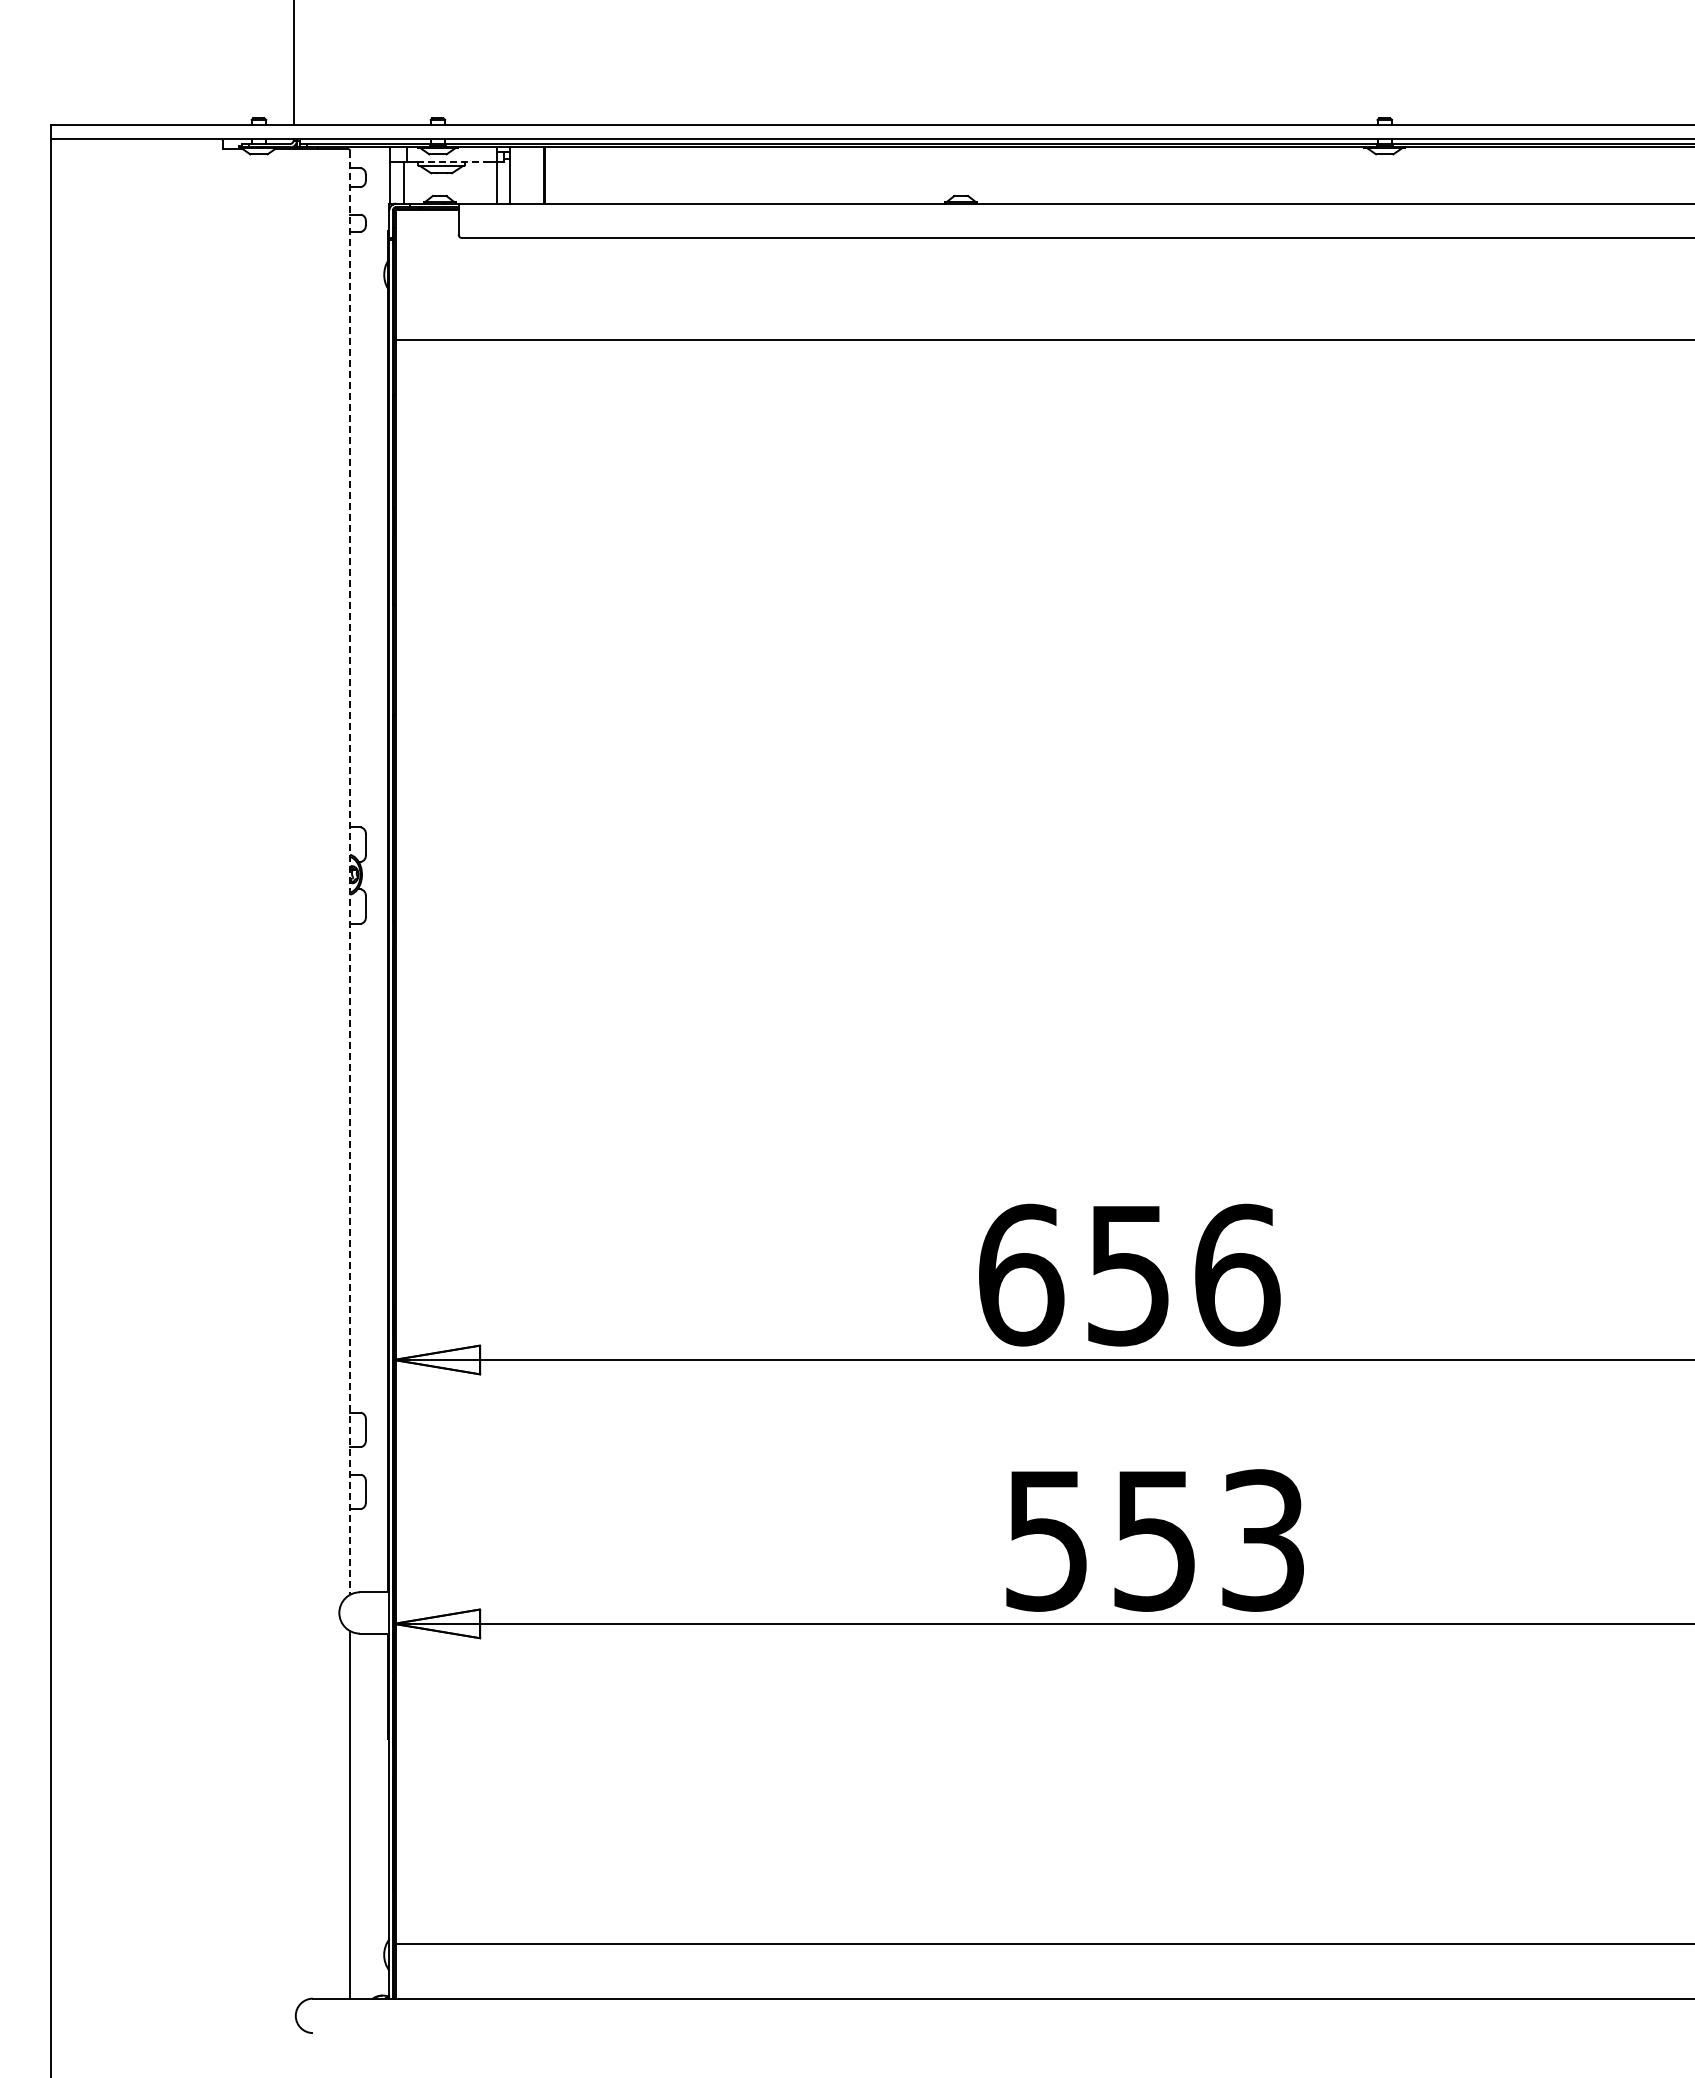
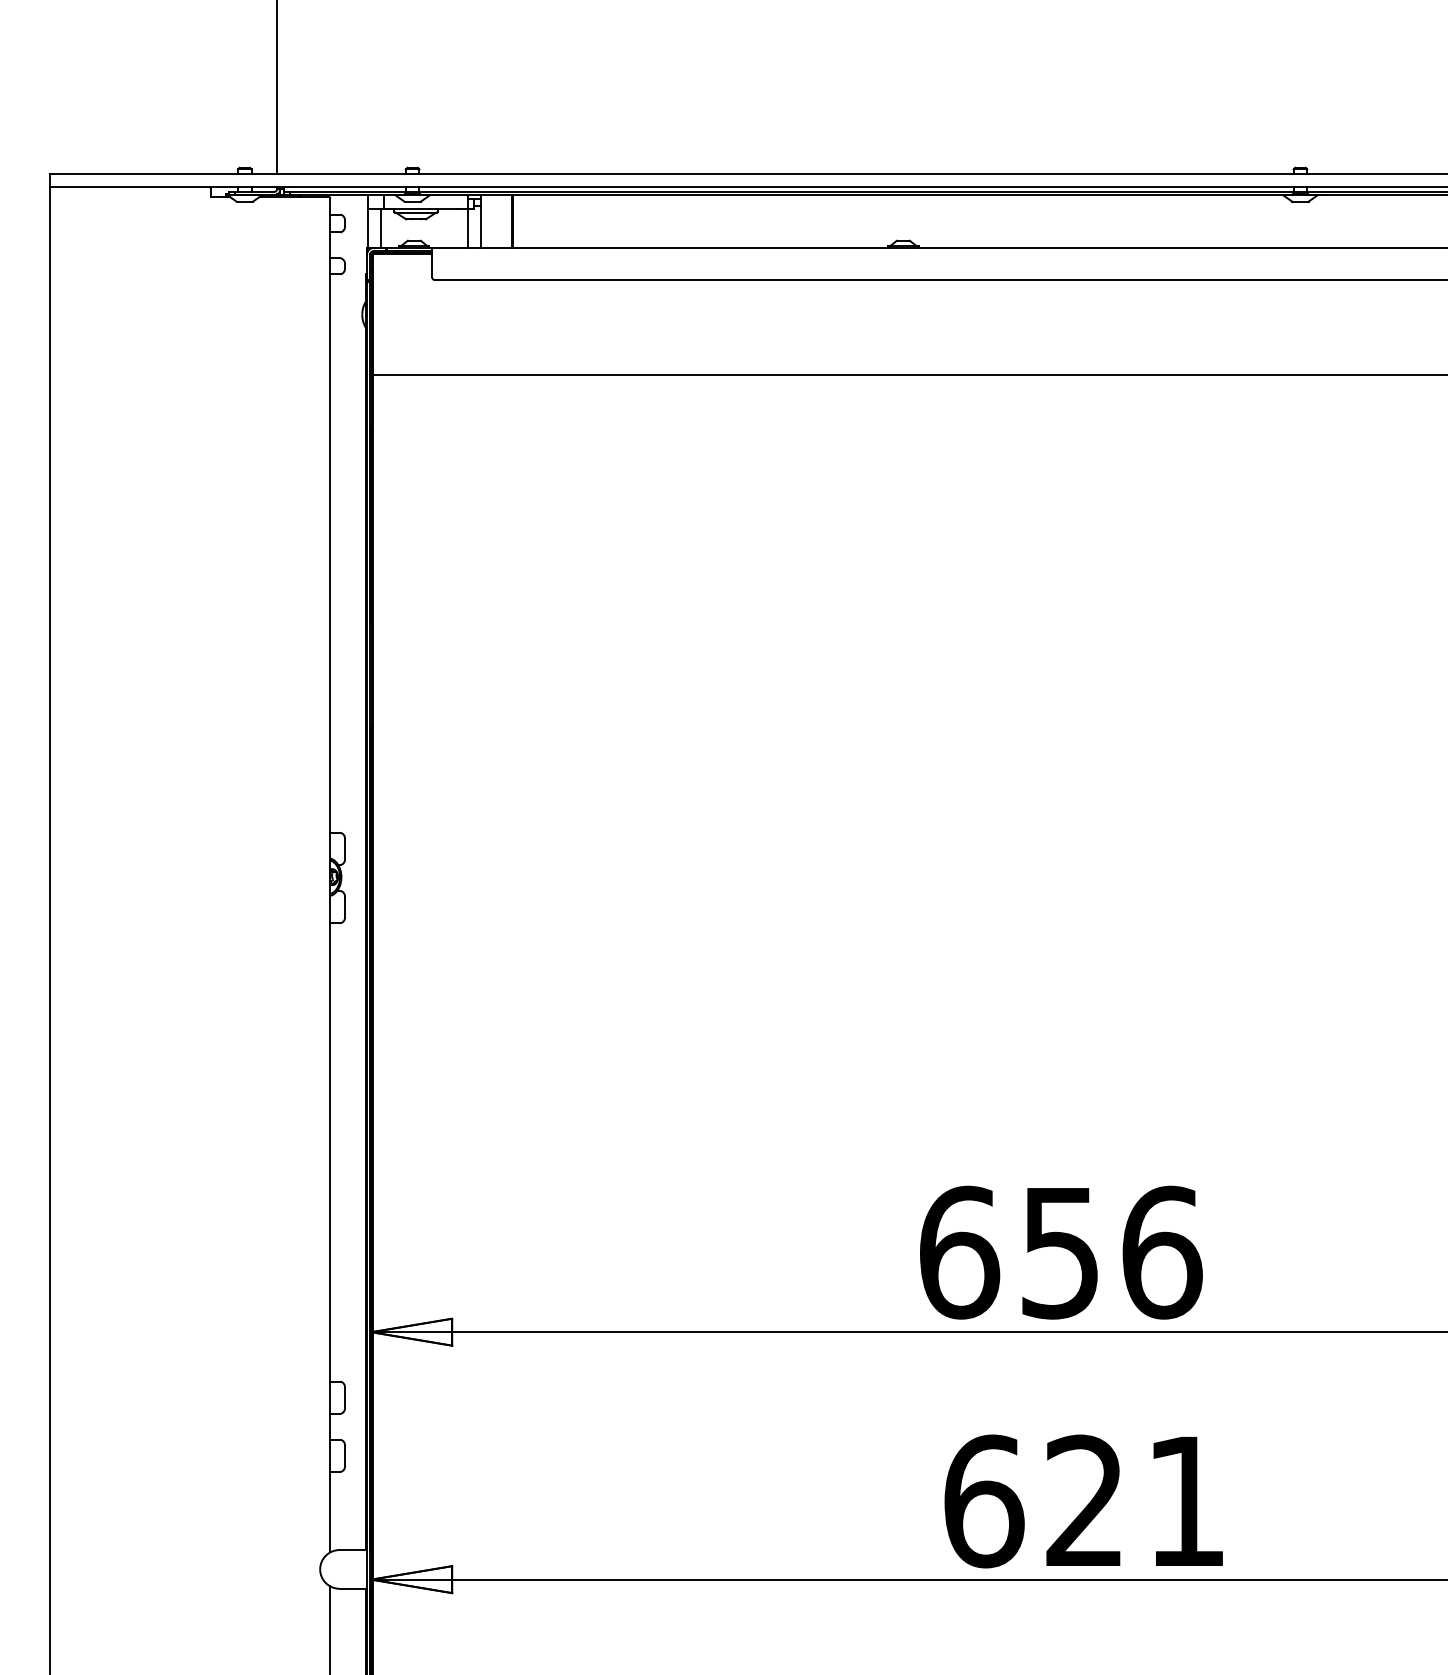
line: (452, 161) -> (426, 208), dashed -> solid
line: (350, 872) -> (330, 875), dashed -> solid
text: (1154, 1540) -> (1084, 1501), 553 -> 621

